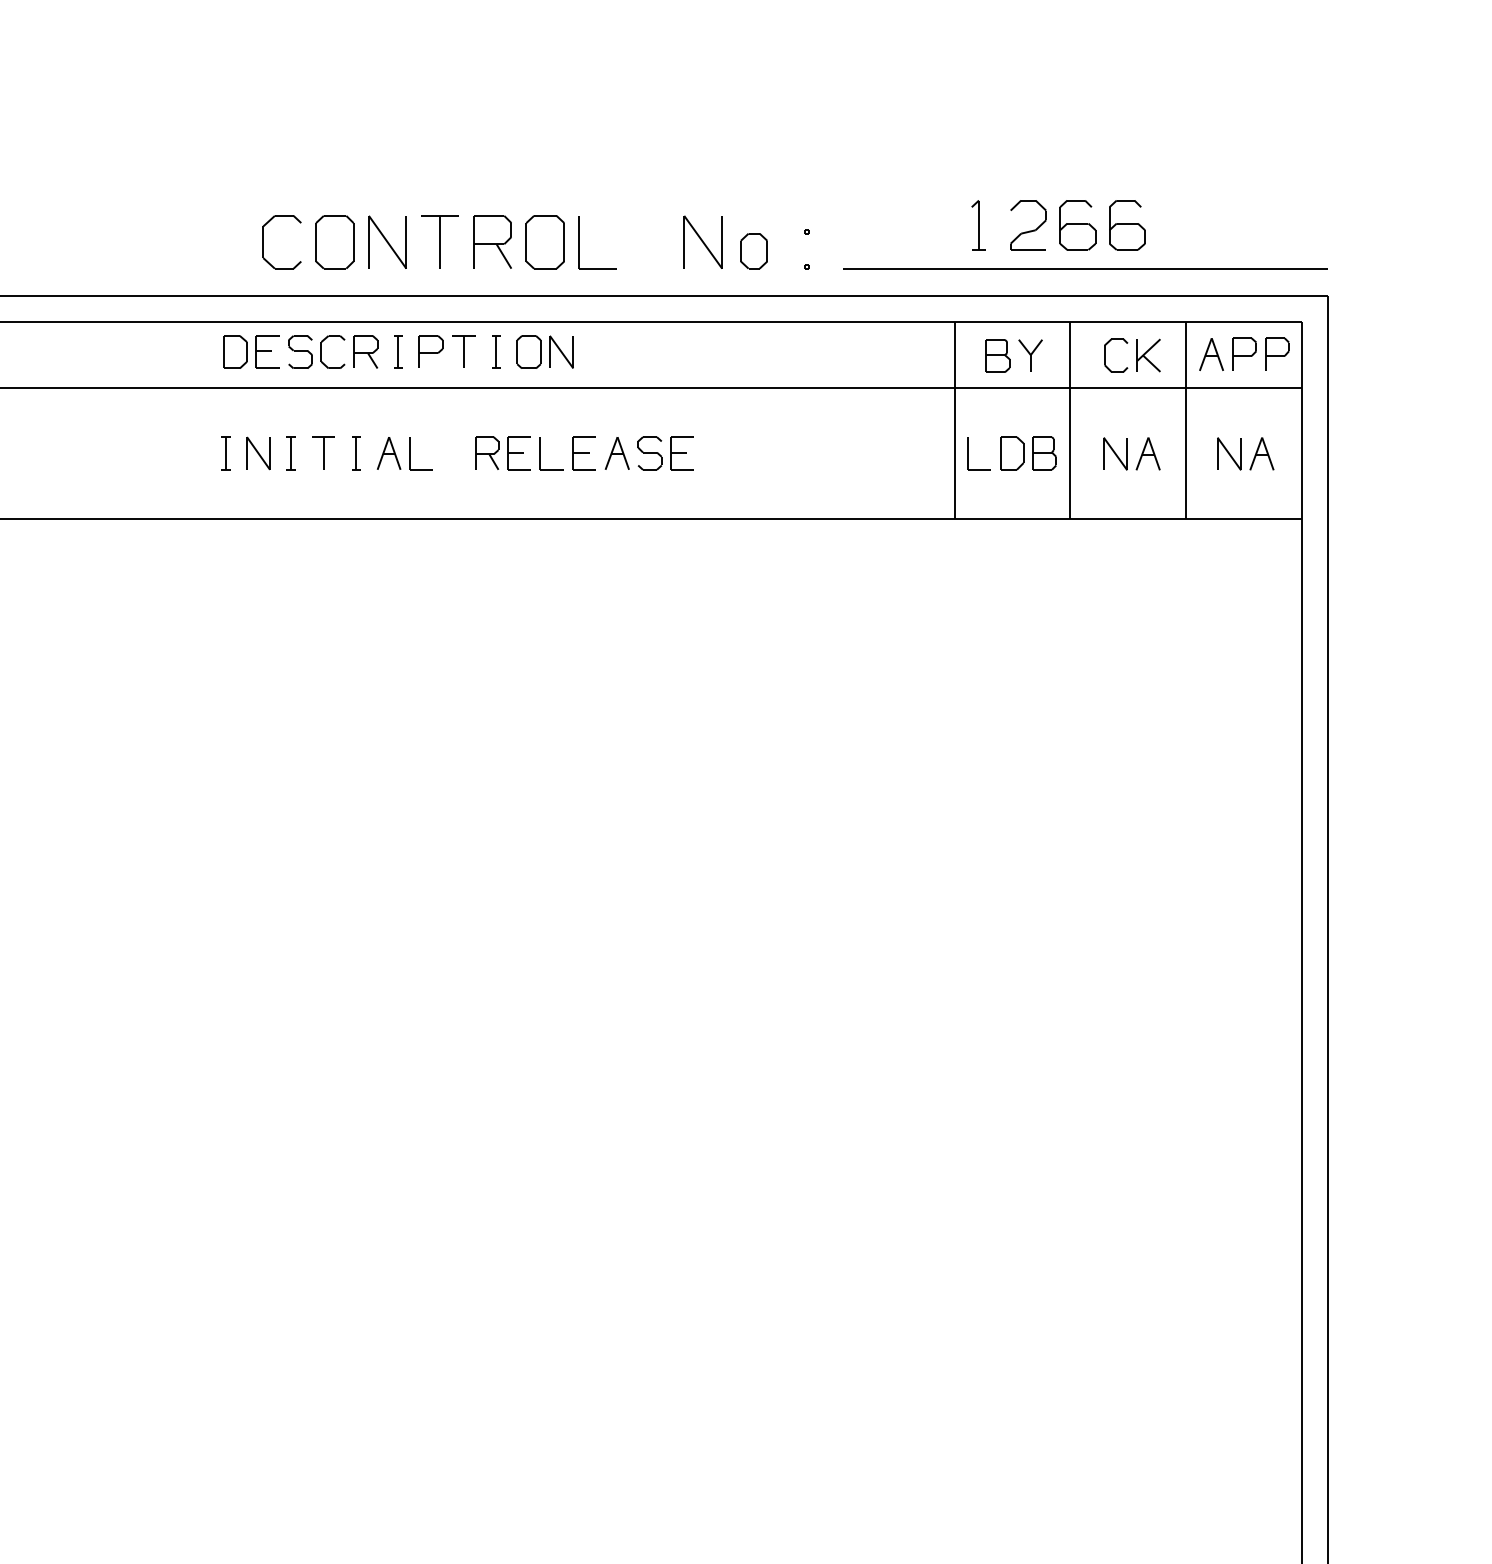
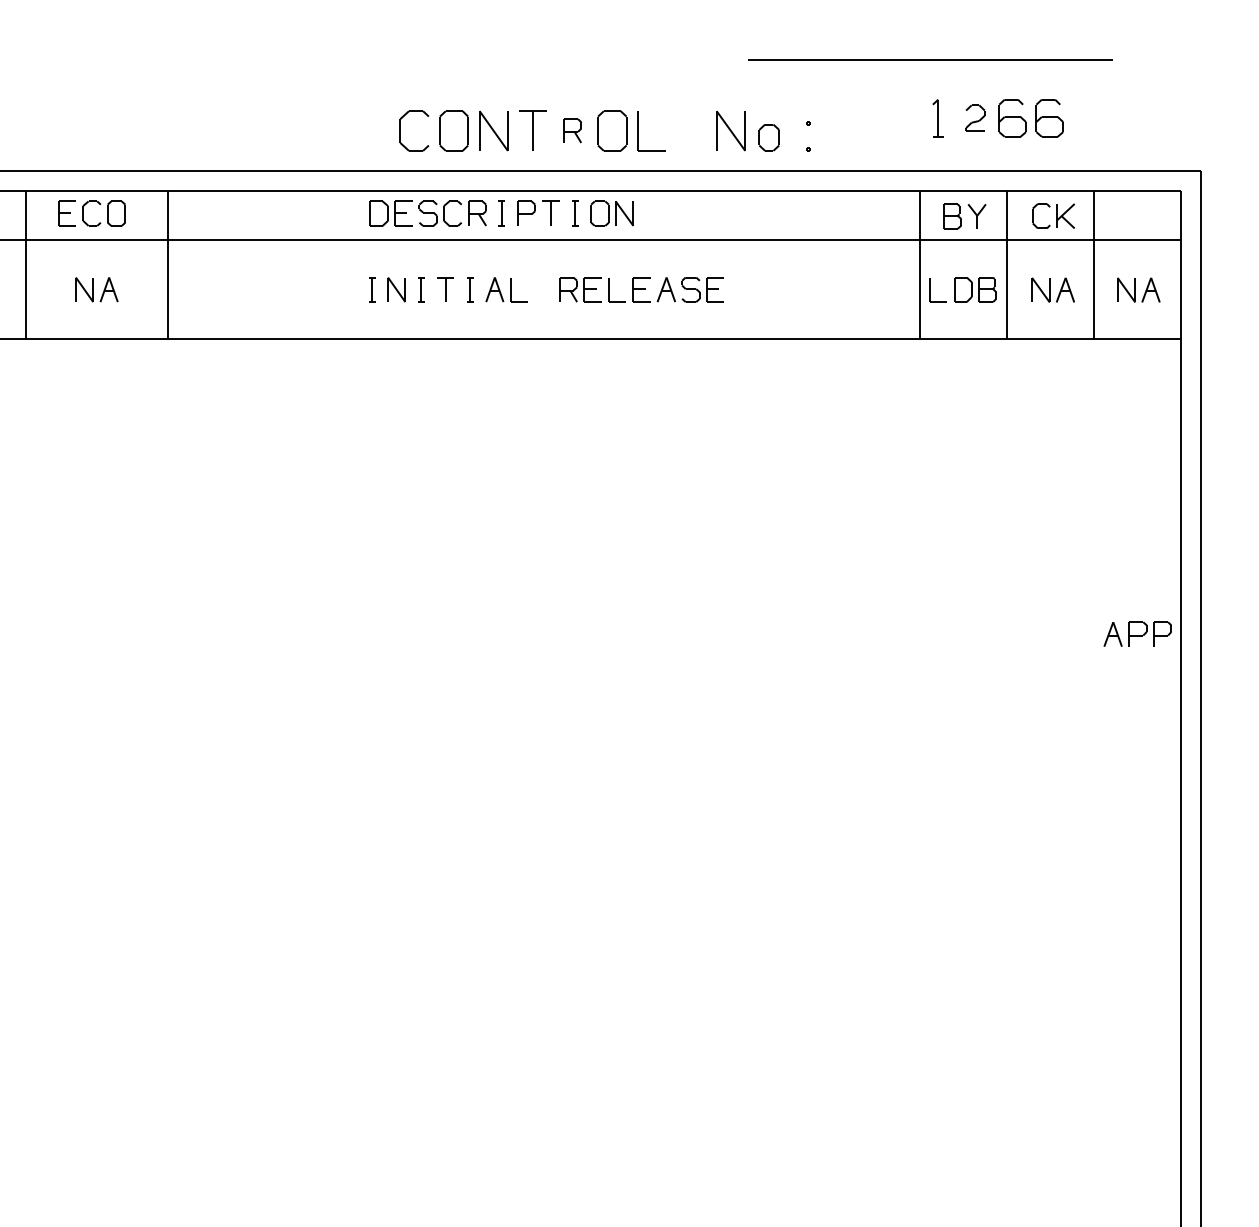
part: (1028, 225) -> (975, 118), size x0.7
part: (492, 241) -> (572, 130), size x0.6
line: (1085, 268) -> (930, 59), moved
part: (1243, 353) -> (1137, 633), moved

